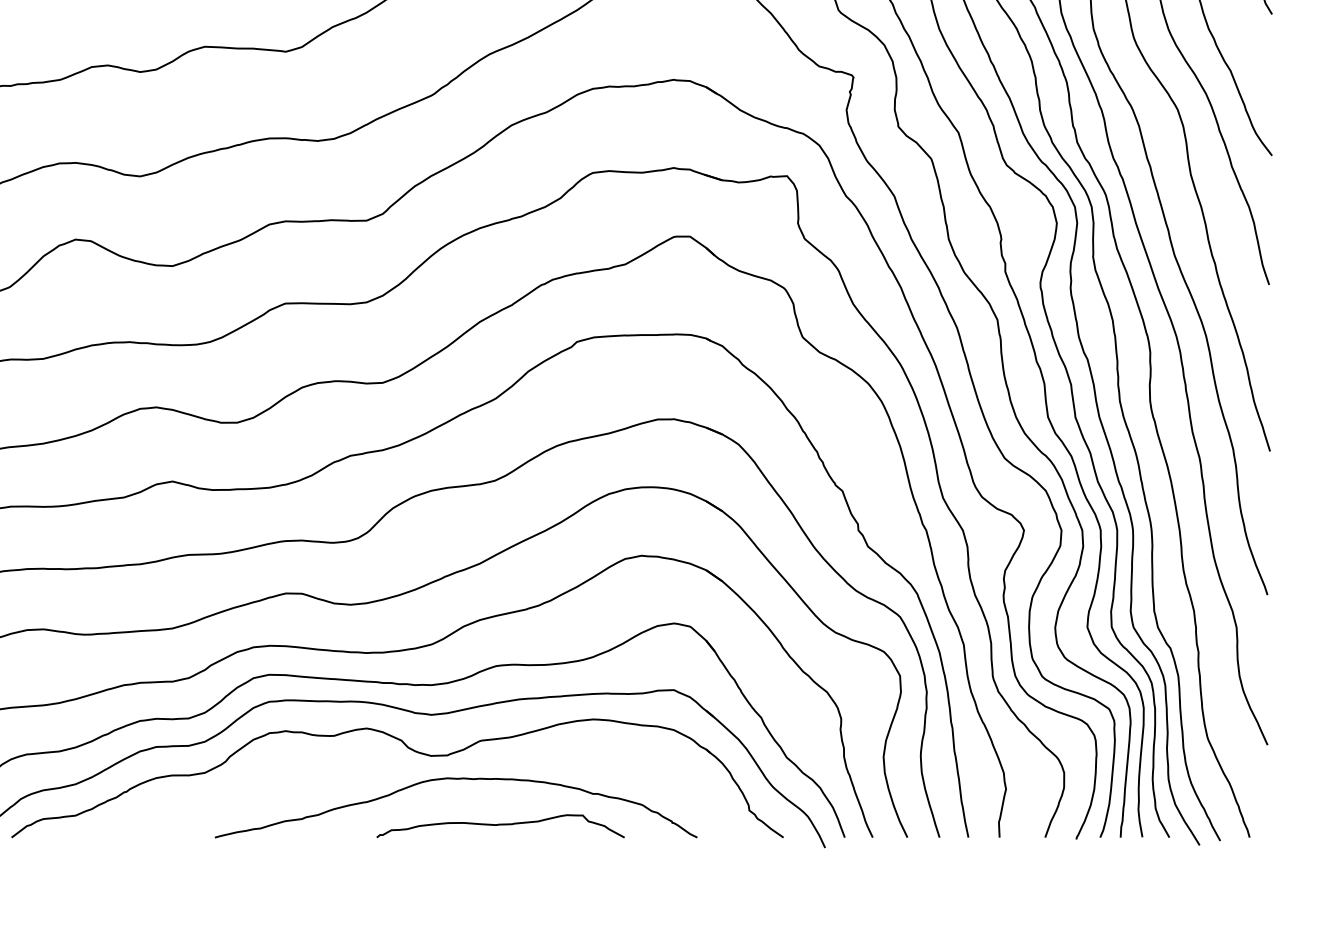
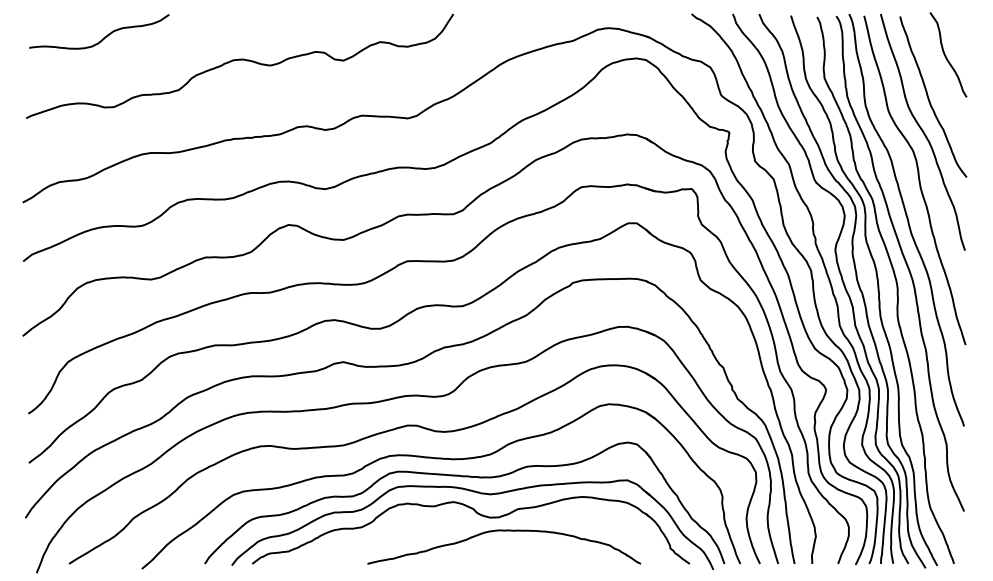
curve: (500, 826) -> (529, 557), removed

